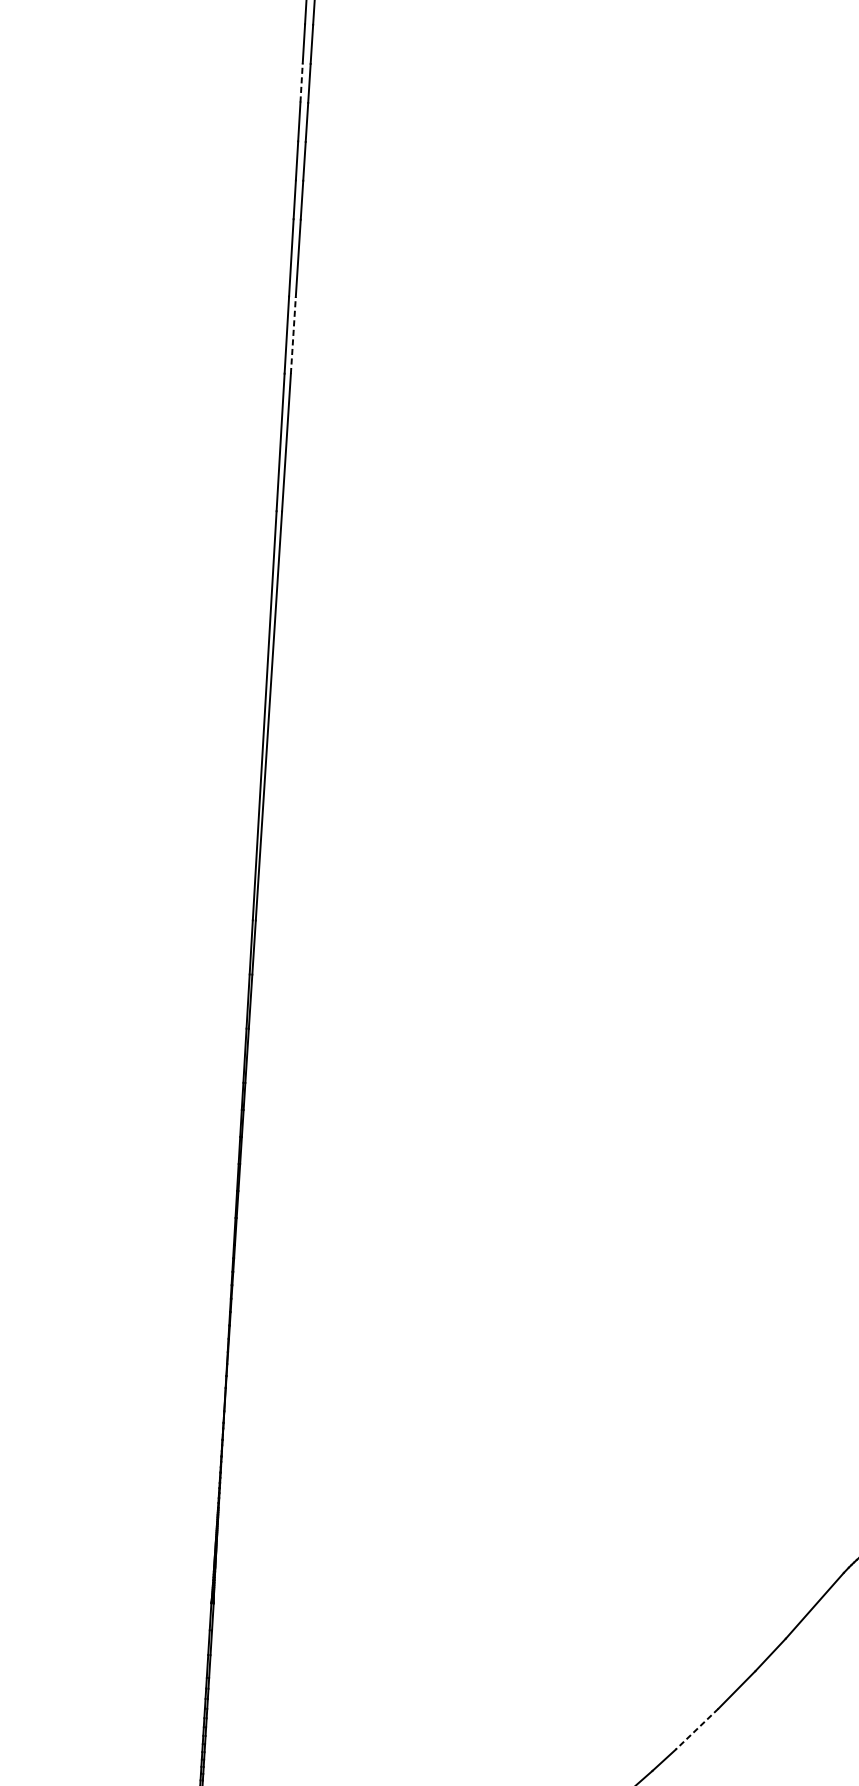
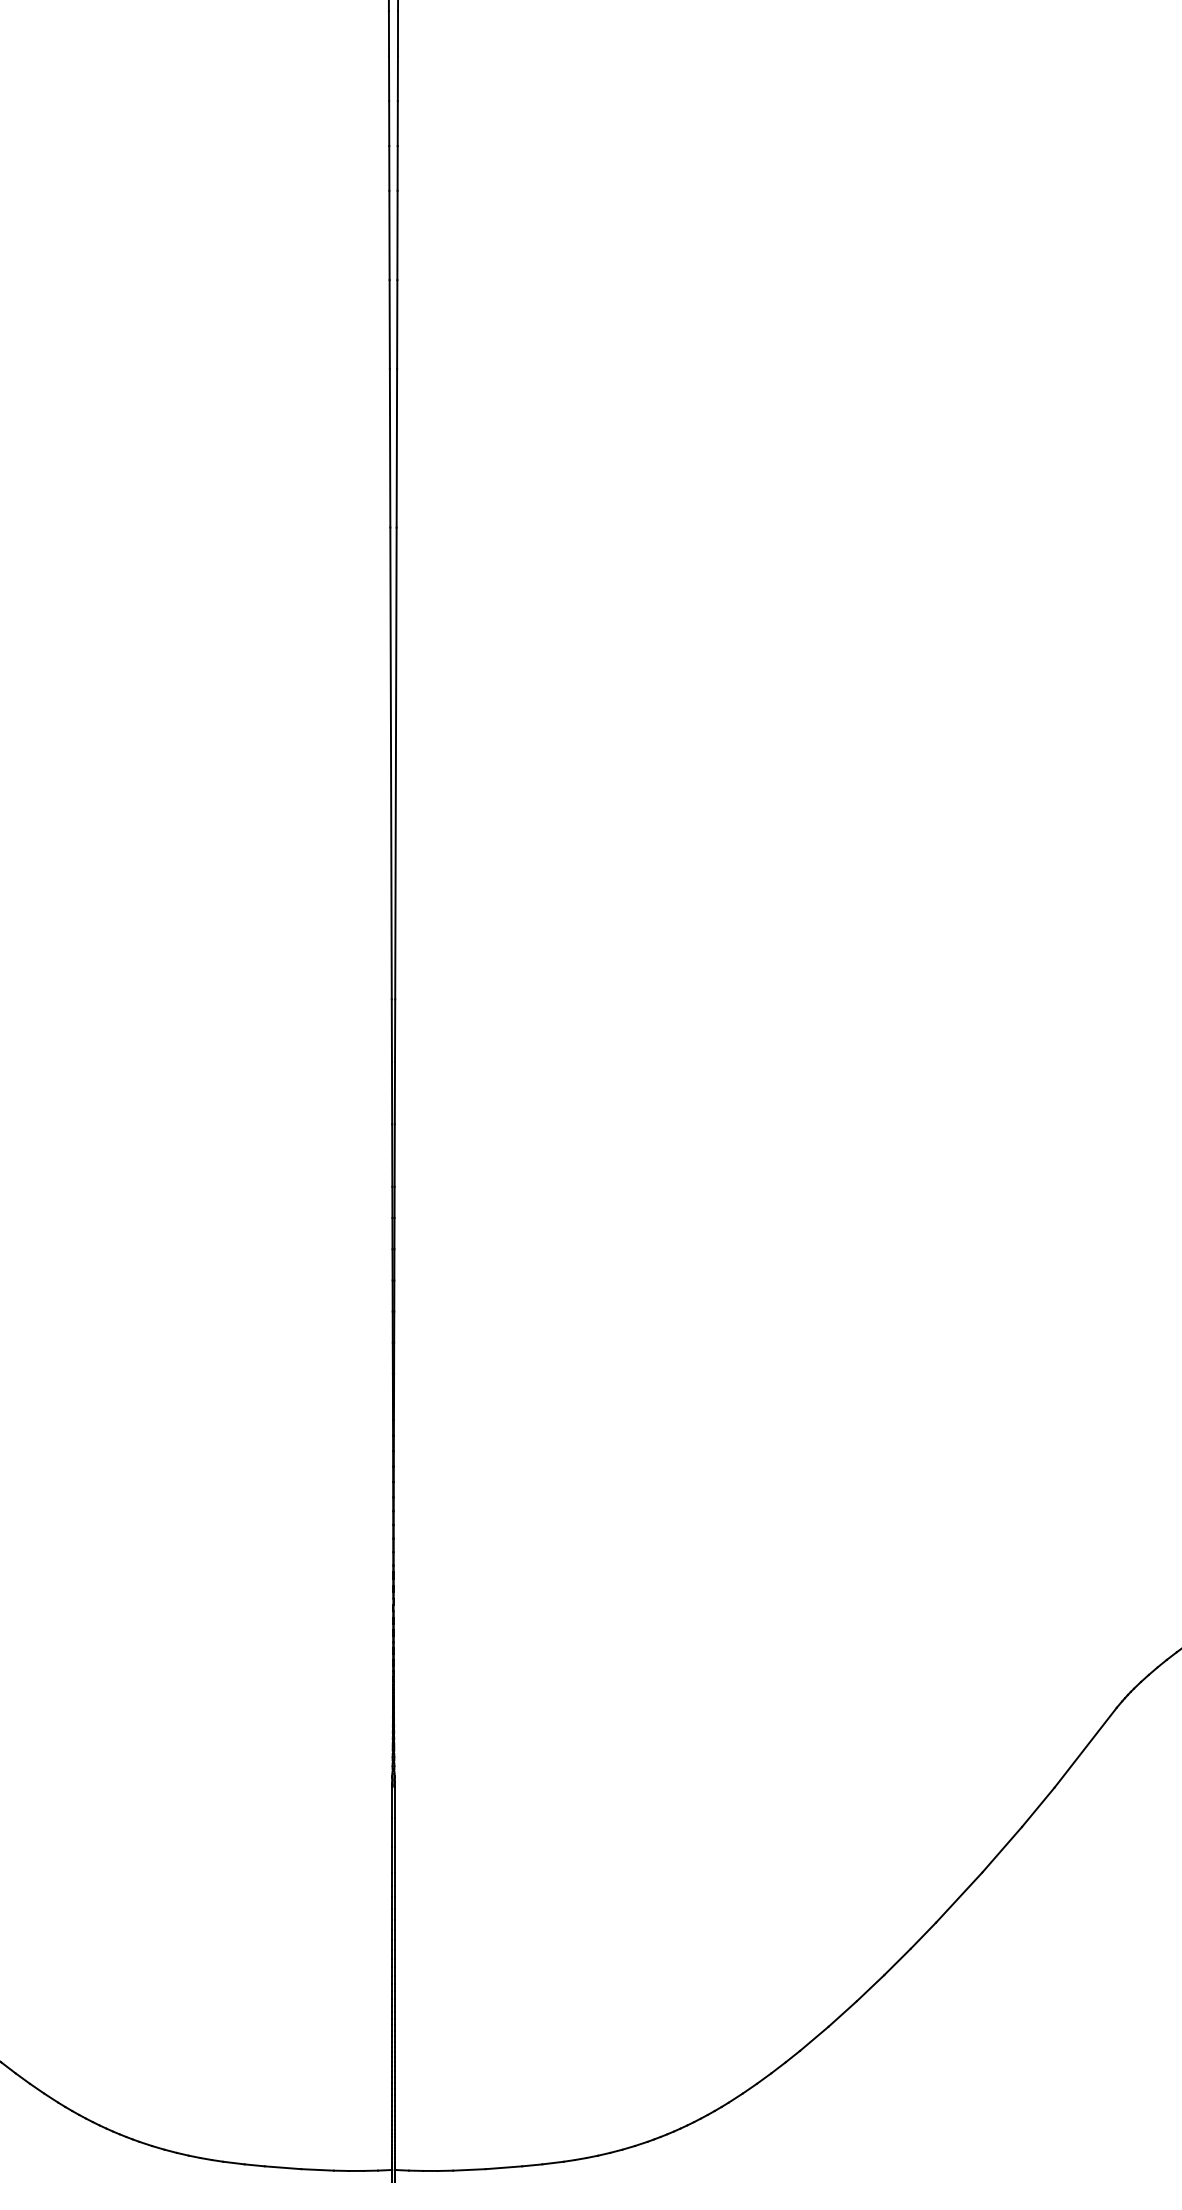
line: (301, 82) -> (388, 33), dashed -> solid
line: (293, 335) -> (397, 324), dashed -> solid
line: (696, 1729) -> (958, 1897), dashed -> solid

